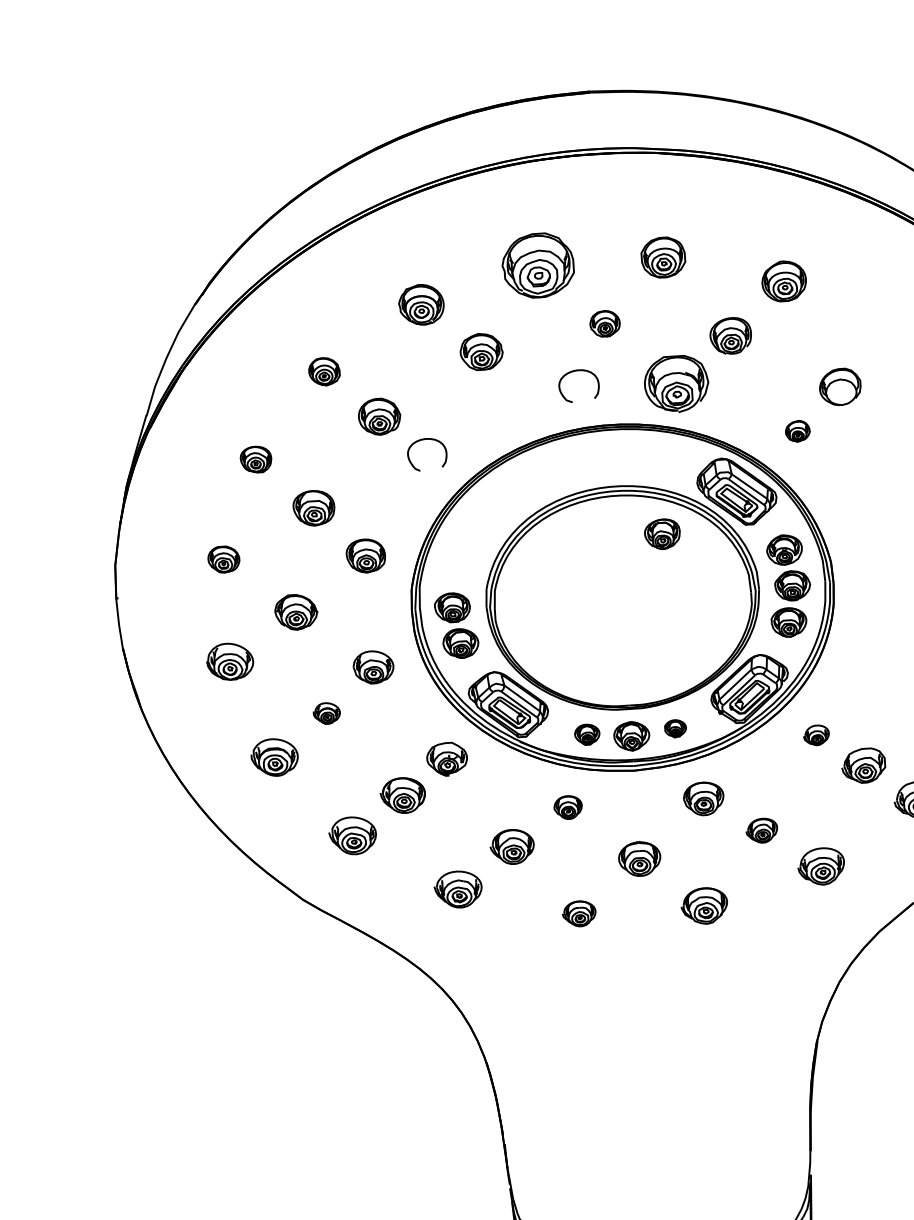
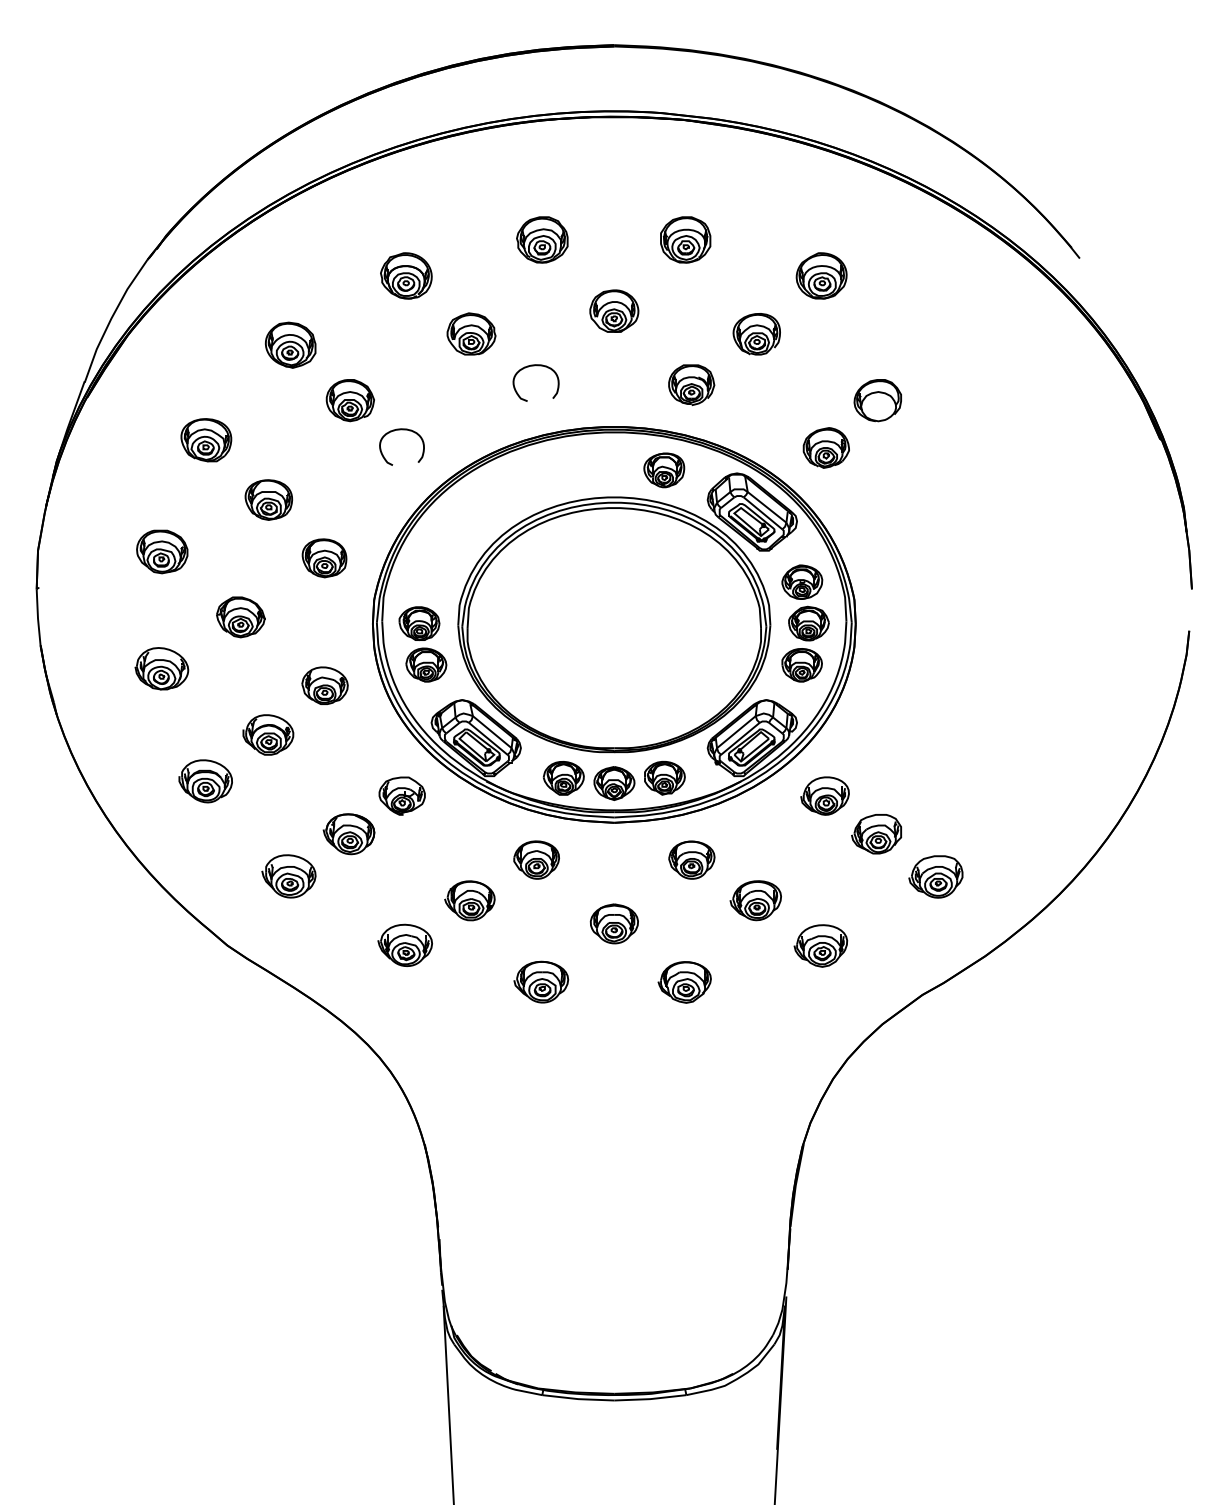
part: (538, 265) -> (542, 239), size x0.62
part: (605, 323) -> (614, 310), size x1.43
part: (324, 371) -> (290, 344), size x1.43
curve: (576, 371) -> (534, 366), moved
part: (676, 383) -> (691, 384), size x0.62
part: (797, 430) -> (825, 447), size x1.67
part: (256, 459) -> (206, 440), size x1.43
part: (662, 534) -> (664, 470), moved
part: (224, 559) -> (162, 551), size x1.43
part: (326, 713) -> (268, 734), size x1.67
part: (675, 728) -> (664, 777), size x1.67
part: (587, 734) -> (563, 778), size x1.43
part: (815, 734) -> (824, 795), size x1.67
part: (568, 807) -> (536, 859), size x1.43
part: (761, 830) -> (755, 900), size x1.43
part: (579, 913) -> (541, 981), size x1.43

